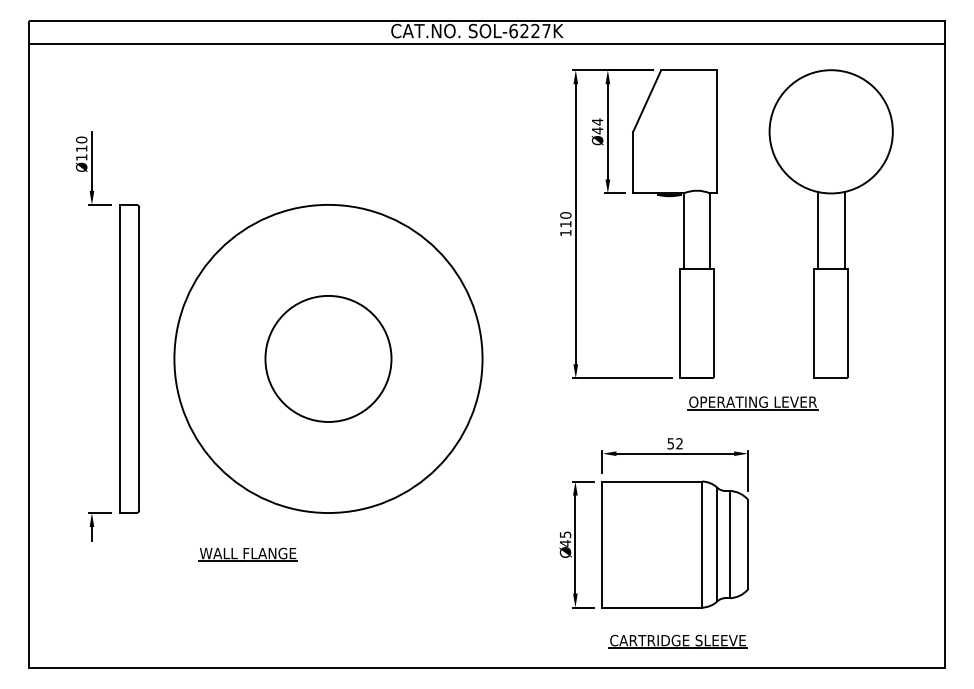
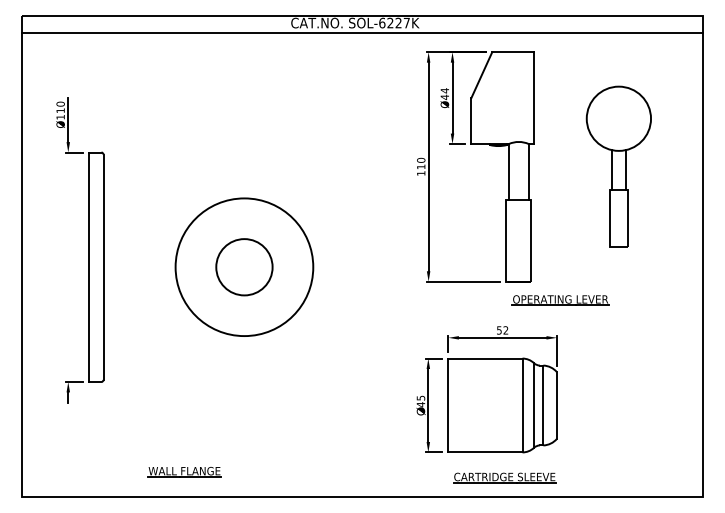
part: (830, 223) -> (618, 166), size x0.7
circle: (328, 357) -> (244, 266), size x0.6
circle: (328, 359) -> (244, 267), size x0.6
part: (247, 555) -> (184, 472), moved

